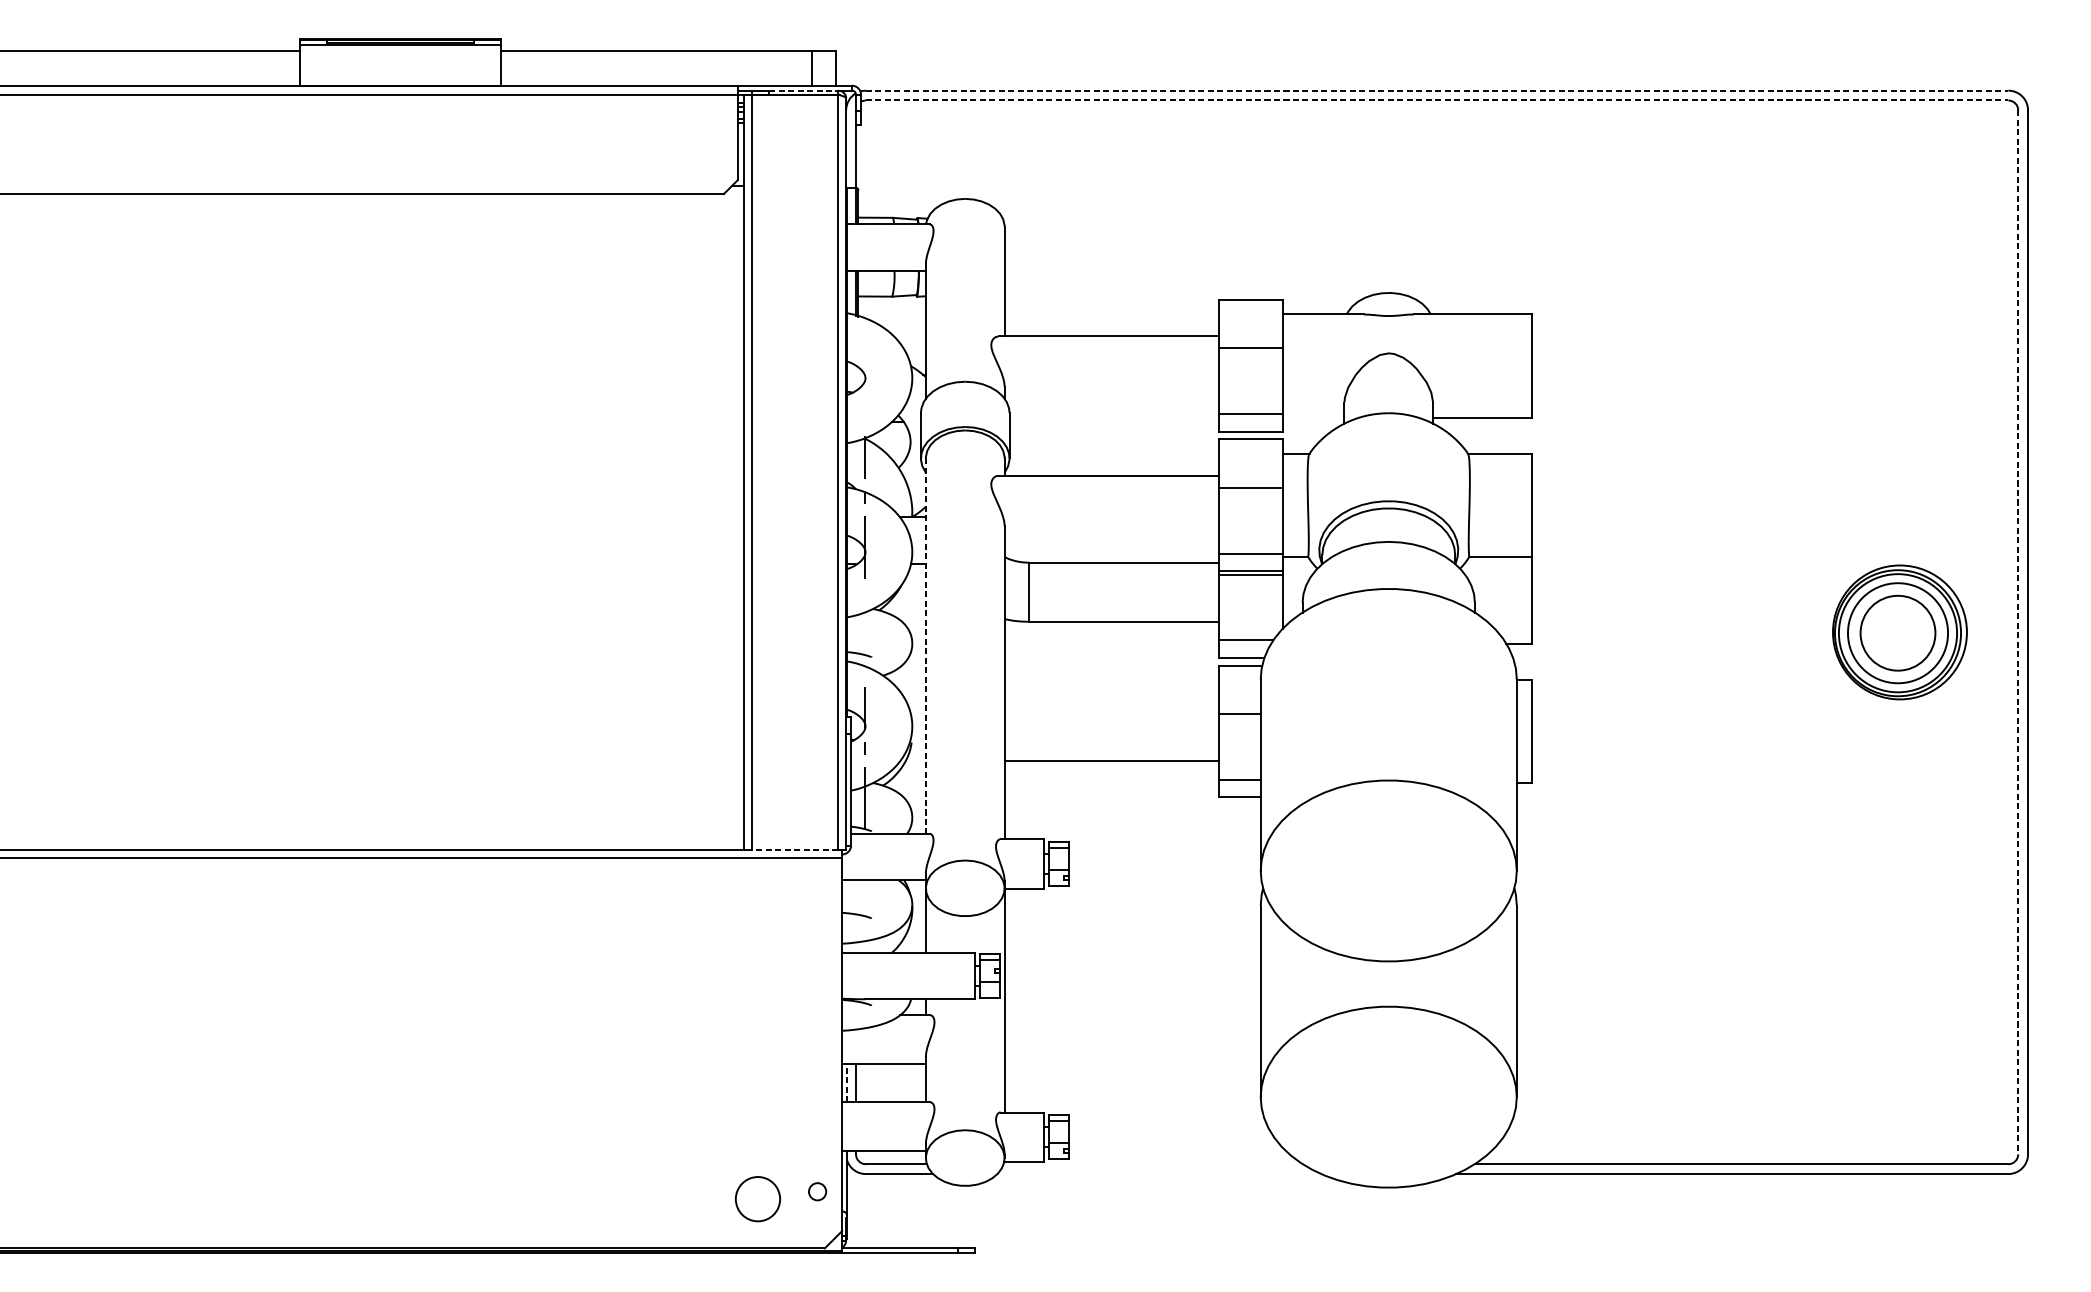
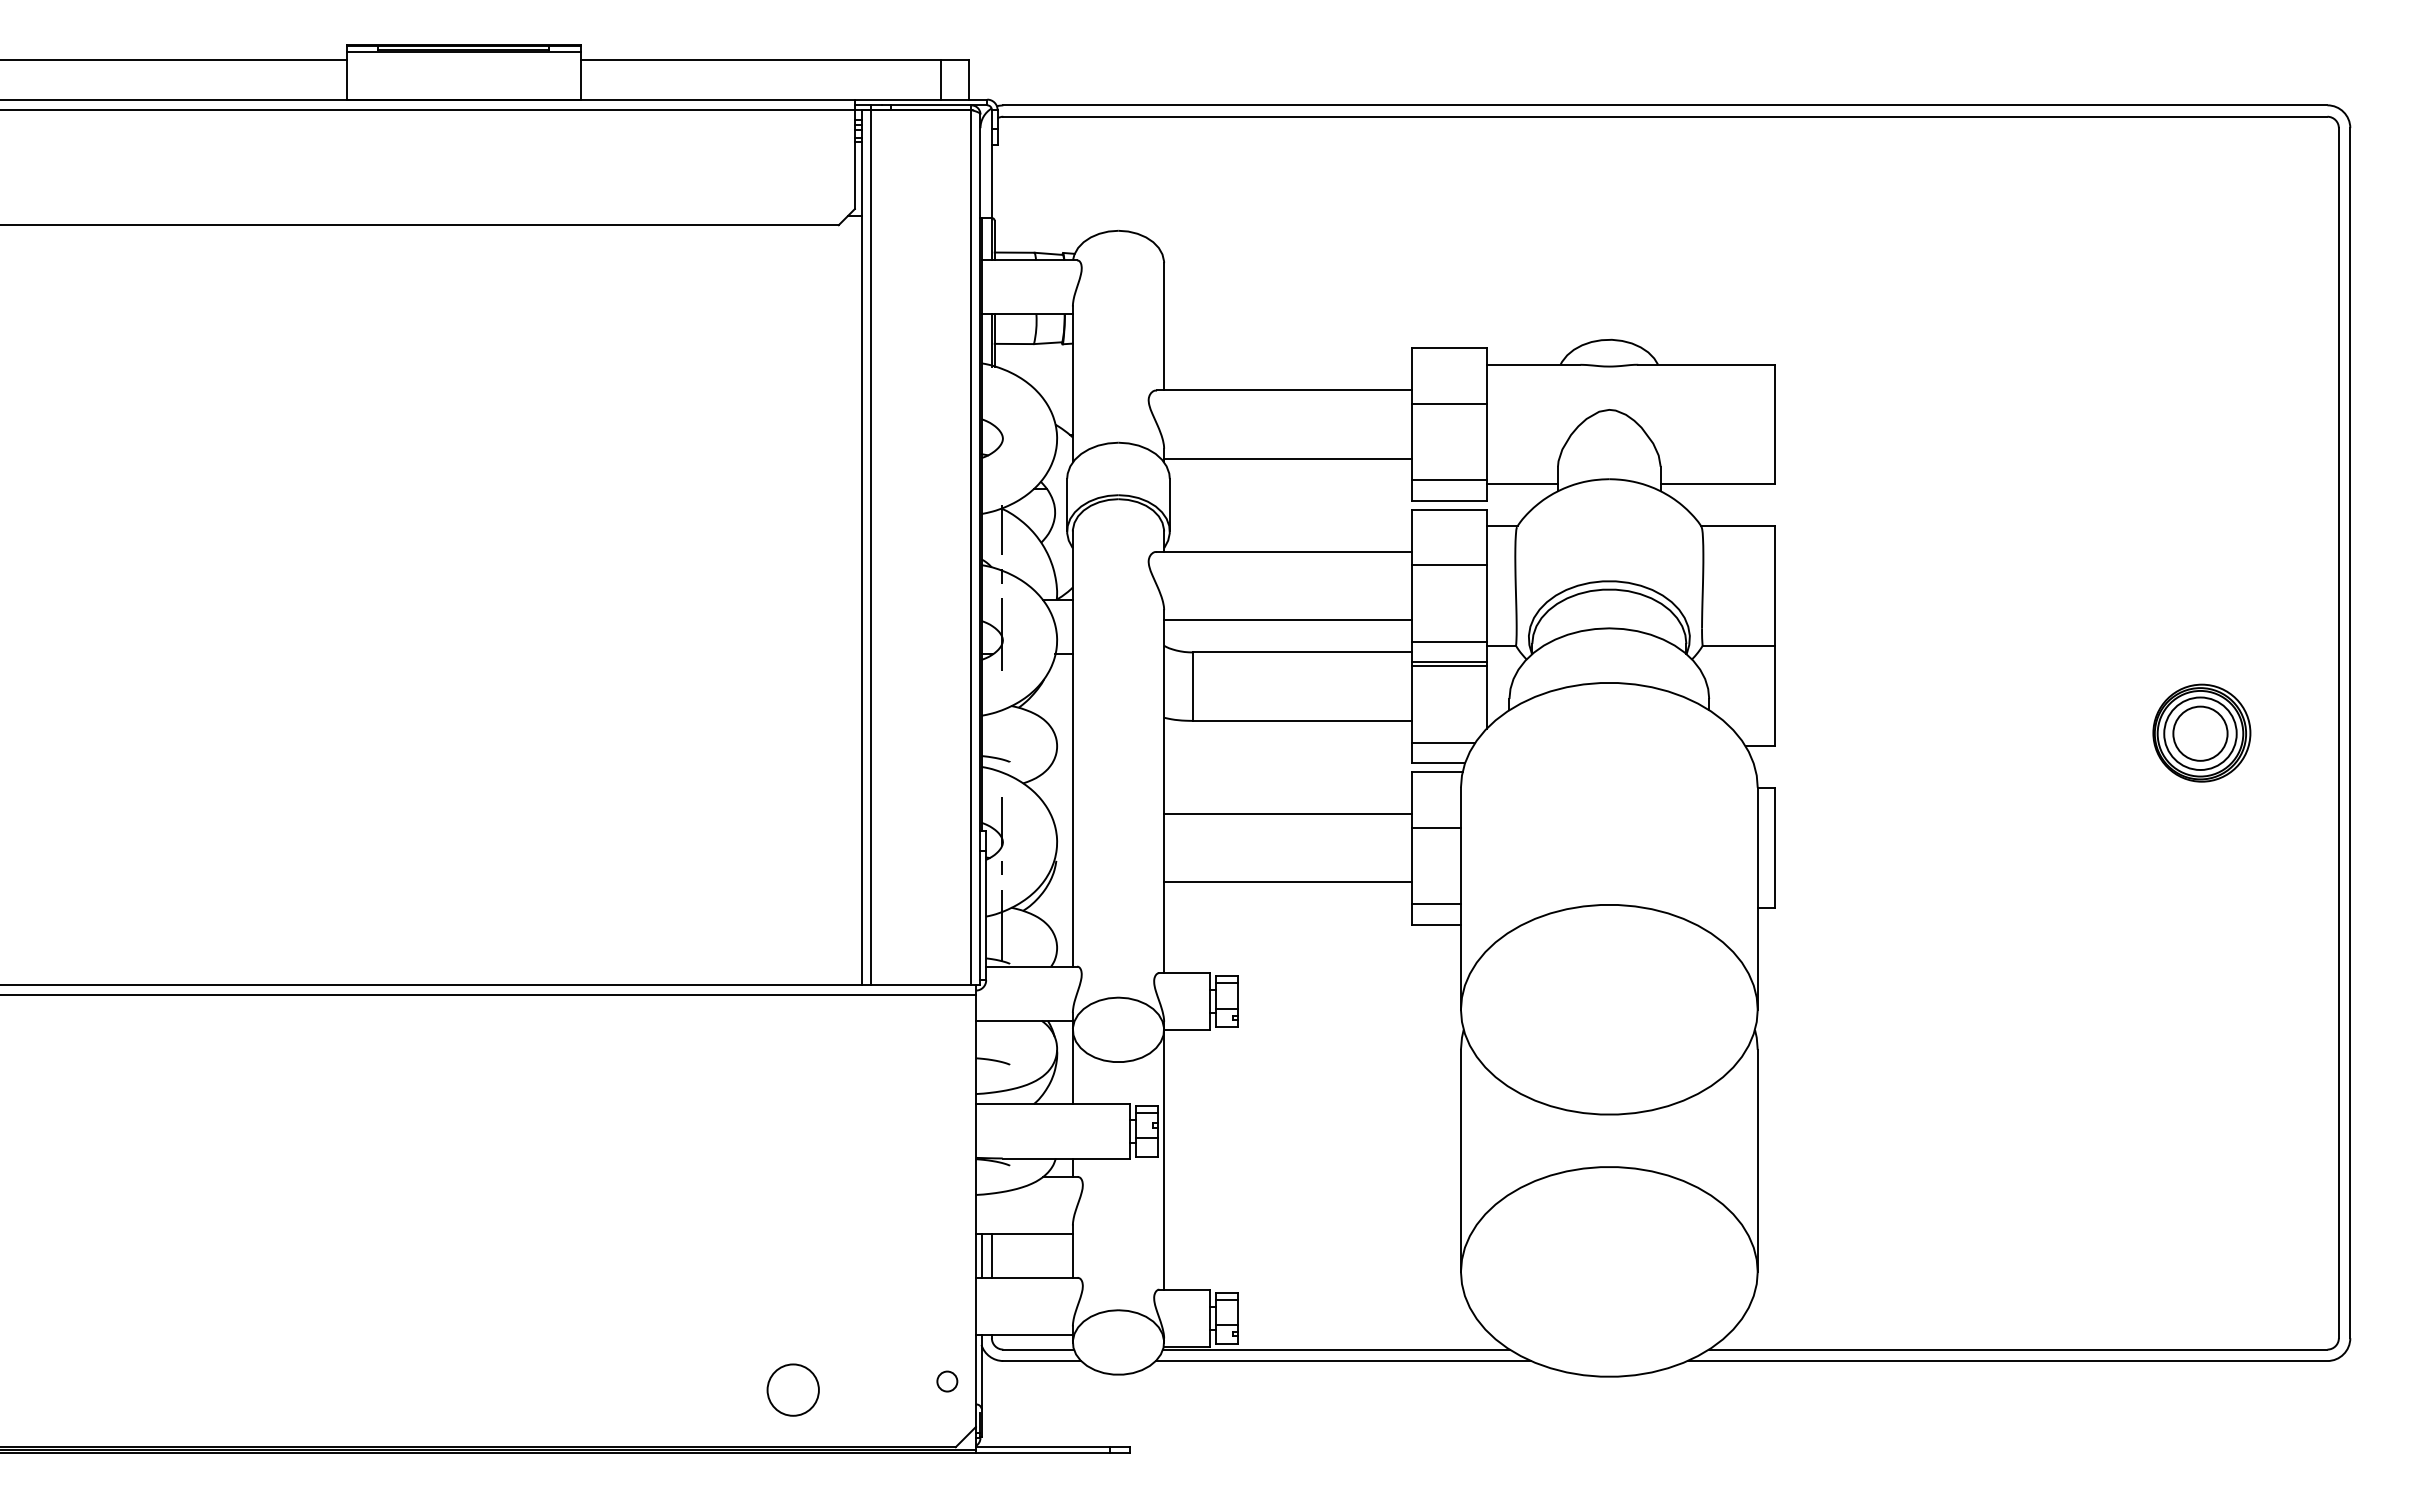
line: (803, 90) -> (931, 105), dashed -> solid
line: (1437, 90) -> (1665, 105), dashed -> solid
line: (1437, 100) -> (1665, 116), dashed -> solid
line: (1111, 395) -> (1288, 458), added
line: (1312, 417) -> (1521, 484), added
line: (1111, 535) -> (1288, 620), added
part: (1899, 631) -> (2201, 732), size x0.62
line: (2017, 632) -> (2338, 733), dashed -> solid
line: (925, 646) -> (1072, 749), dashed -> solid
line: (1111, 701) -> (1288, 813), added
line: (794, 849) -> (920, 984), dashed -> solid
line: (847, 1083) -> (981, 1255), dashed -> solid
line: (1153, 1164) -> (1336, 1349), added
line: (1159, 1174) -> (1343, 1361), added
circle: (757, 1198) -> (792, 1389), moved

